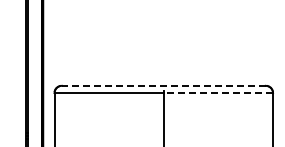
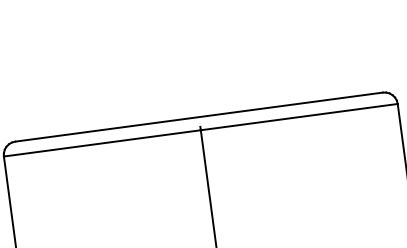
line: (163, 85) -> (198, 116), dashed -> solid
line: (218, 93) -> (299, 117), dashed -> solid

